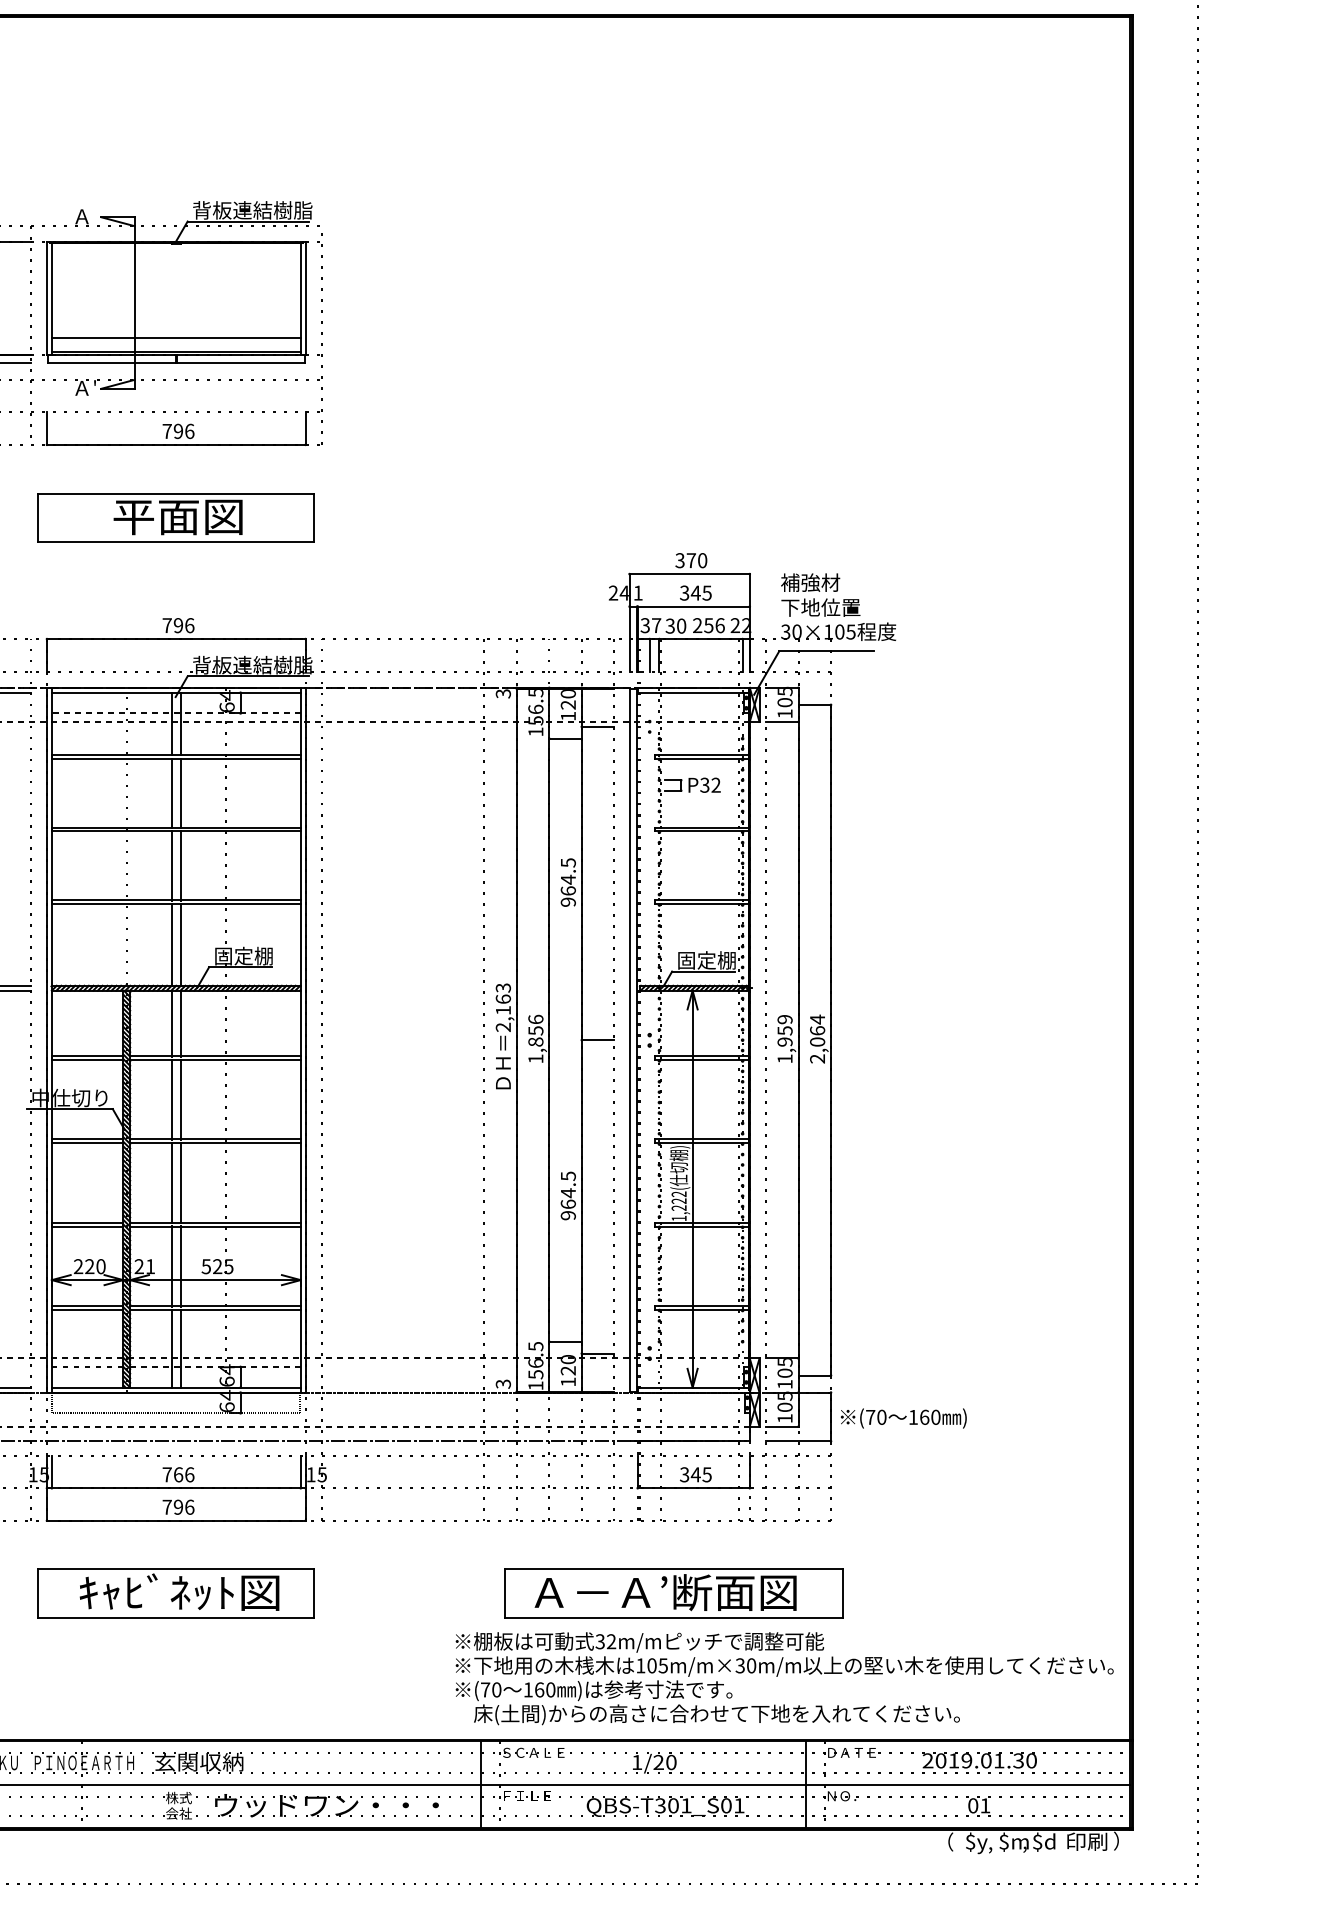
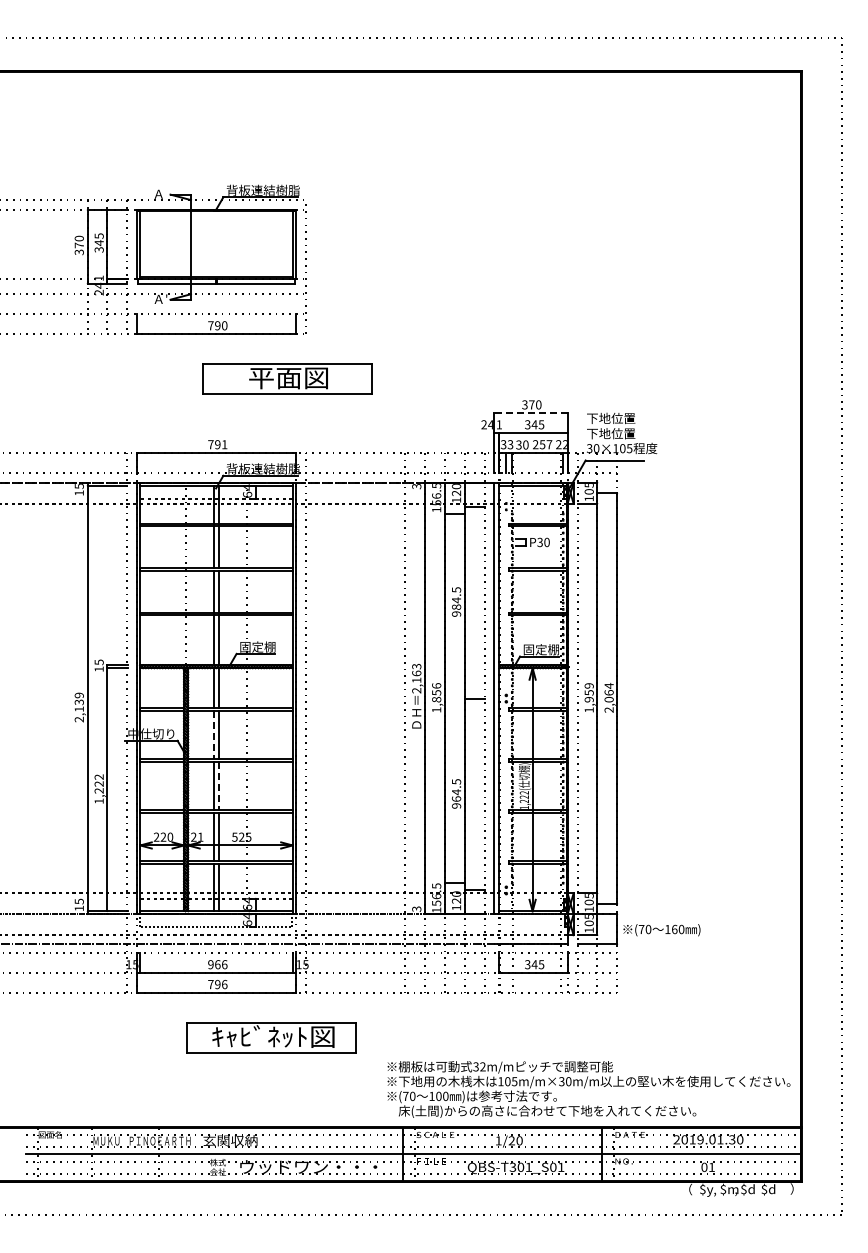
line: (176, 337) -> (216, 268), removed
text: (189, 430) -> (224, 325), 796 -> 790
part: (176, 517) -> (287, 378), moved
line: (689, 574) -> (530, 413), solid -> dashed
text: (819, 582) -> (610, 418), 補強材 -> 下地位置
text: (189, 625) -> (224, 444), 796 -> 791
text: (656, 625) -> (510, 444), 37 -> 33
text: (720, 625) -> (549, 444), 256 -> 257
text: (715, 785) -> (546, 542), P32 -> P30
text: (568, 889) -> (456, 606), 964.5 -> 984.5
line: (171, 1100) -> (213, 735), solid -> dashed
line: (181, 1183) -> (219, 786), solid -> dashed
text: (166, 1474) -> (210, 964), 766 -> 966
part: (176, 1593) -> (271, 1037), moved
part: (674, 1593) -> (521, 1037), removed
text: (538, 1688) -> (438, 1095), 160 -> 100
text: (1085, 1841) -> (773, 1189), 印刷 -> $d

